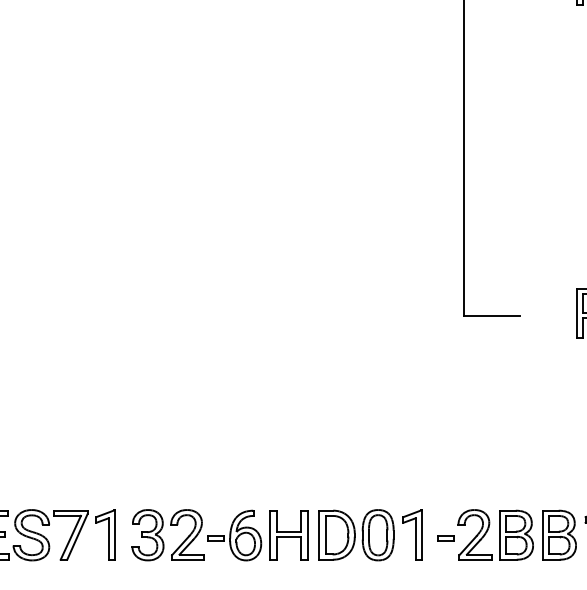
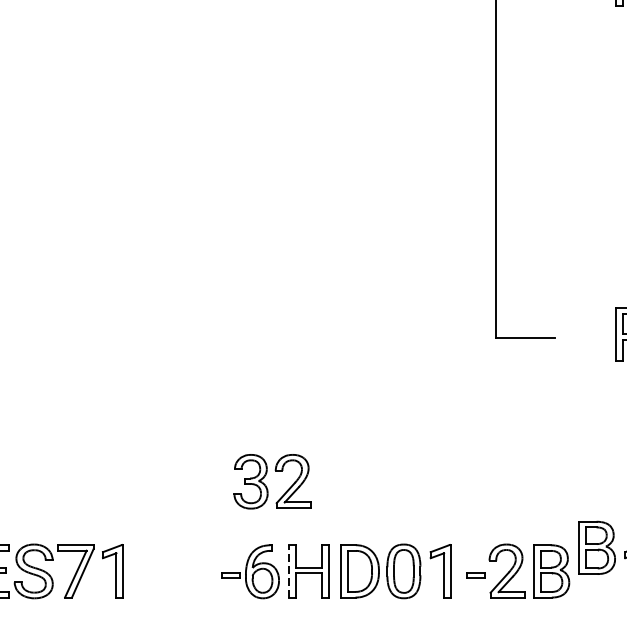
part: (559, 534) -> (597, 547), moved
part: (167, 535) -> (271, 482), moved
line: (270, 535) -> (288, 571), solid -> dashed

